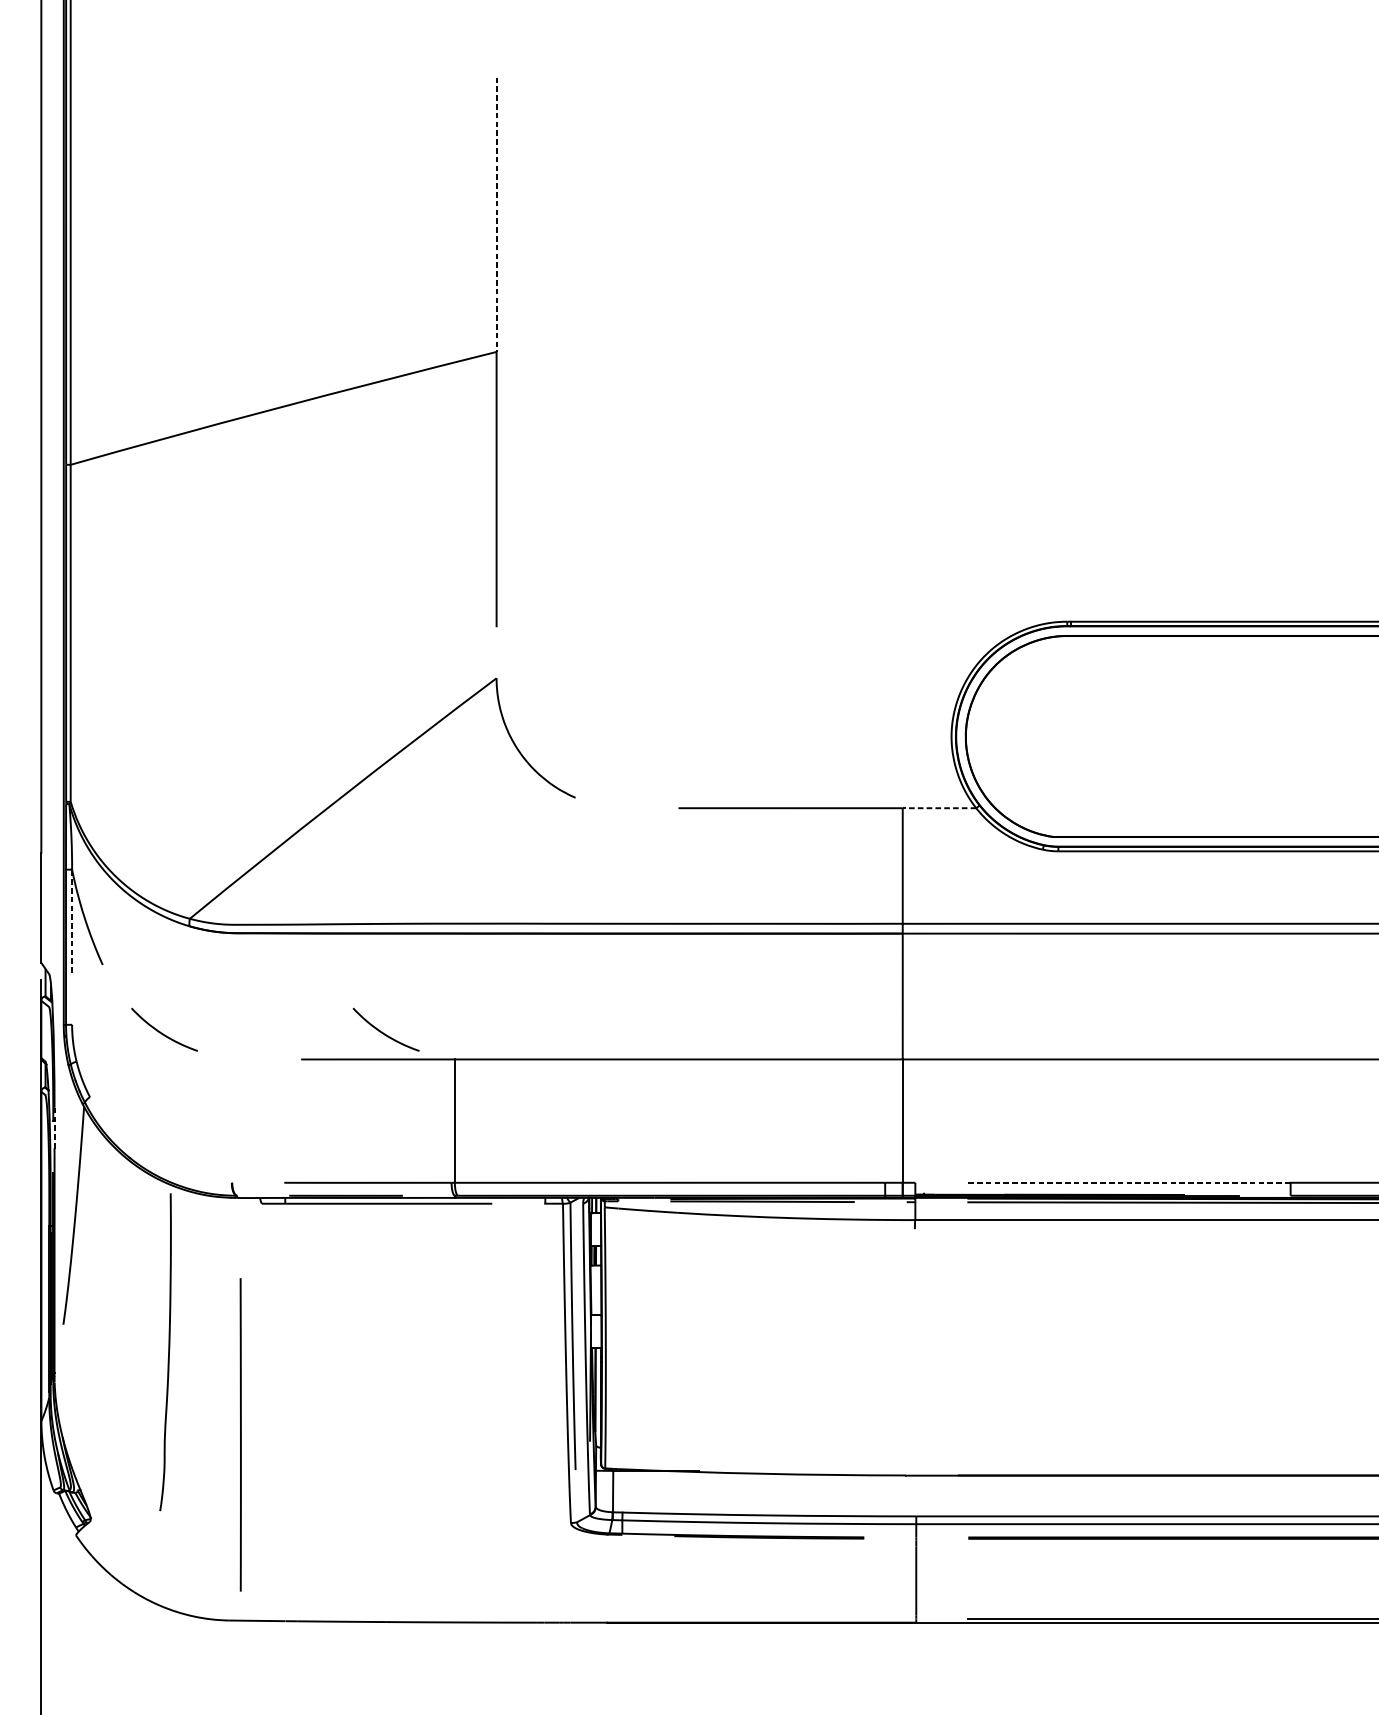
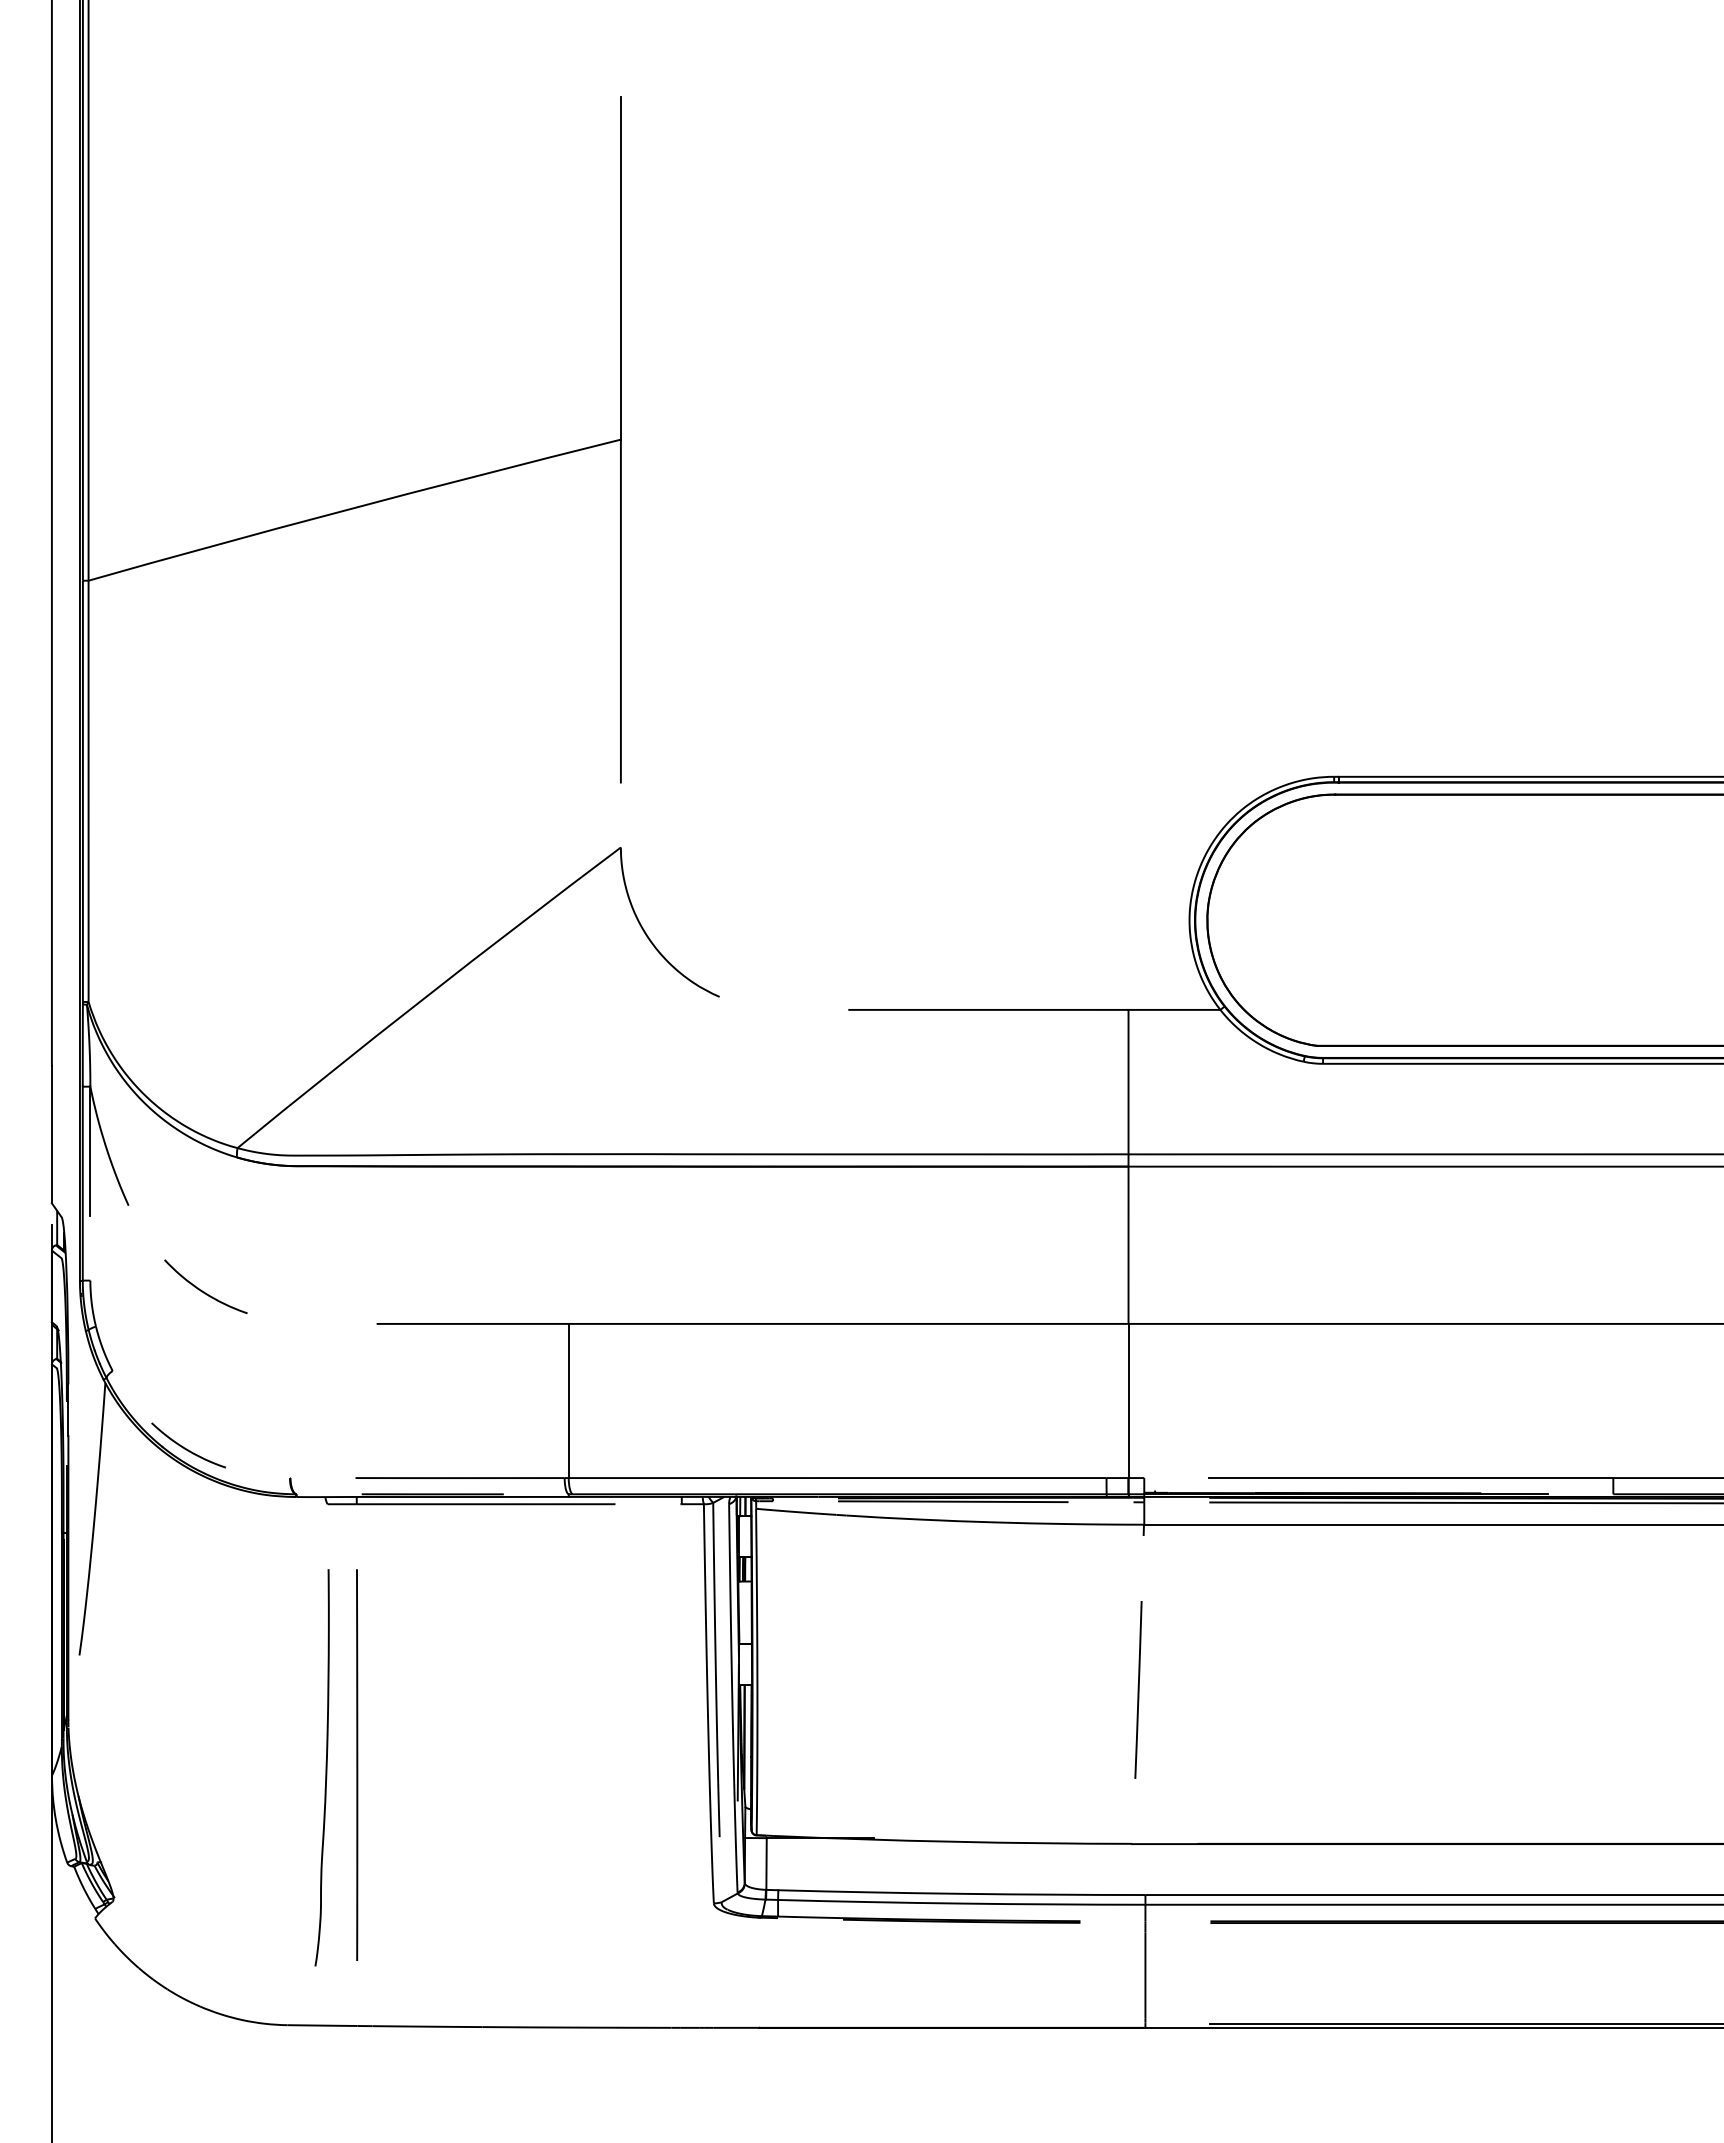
line: (496, 215) -> (620, 268), dashed -> solid
line: (939, 807) -> (1174, 1009), dashed -> solid
line: (72, 920) -> (90, 1150), dashed -> solid
curve: (382, 1031) -> (478, 1289), removed
line: (54, 1128) -> (68, 1410), dashed -> solid
curve: (148, 1158) -> (185, 1447), added
line: (1128, 1183) -> (1410, 1478), dashed -> solid
curve: (168, 1351) -> (325, 1767), moved
line: (910, 1351) -> (1138, 1689), added
line: (241, 1434) -> (357, 1764), moved

